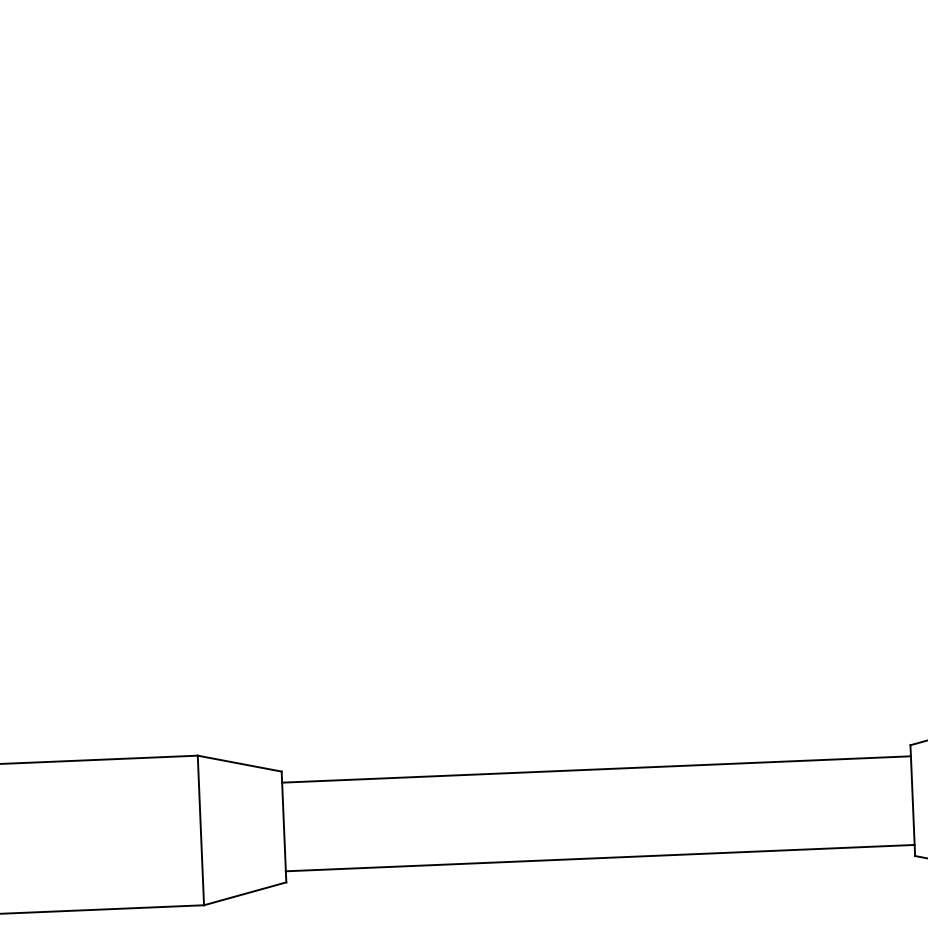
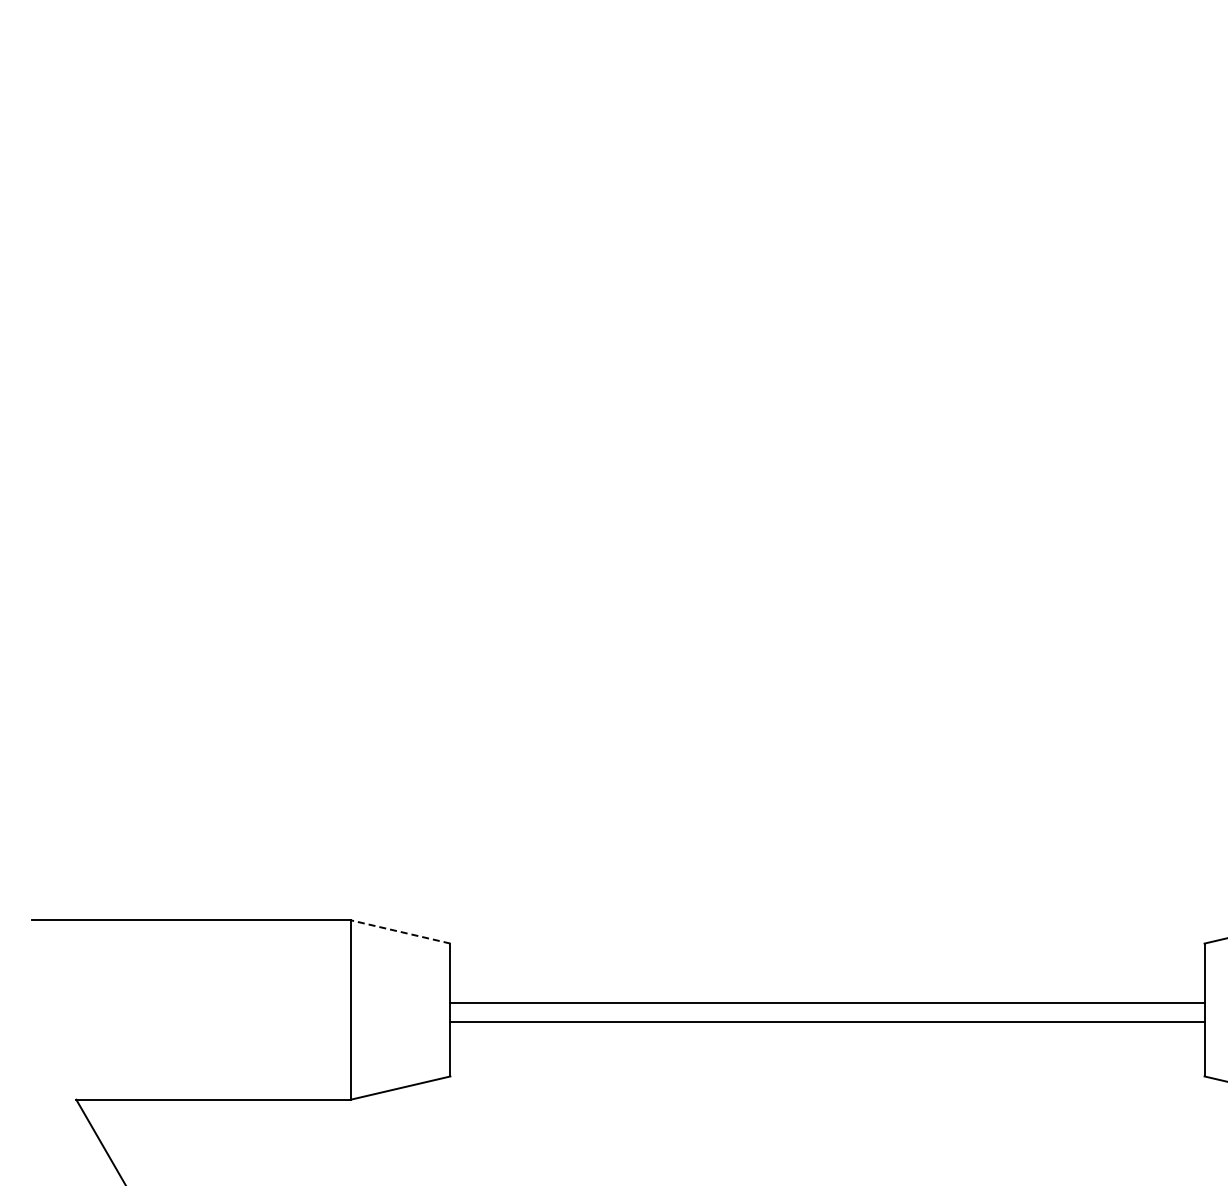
line: (239, 763) -> (400, 931), solid -> dashed
line: (596, 769) -> (827, 1021), moved
line: (600, 858) -> (827, 1003), moved

